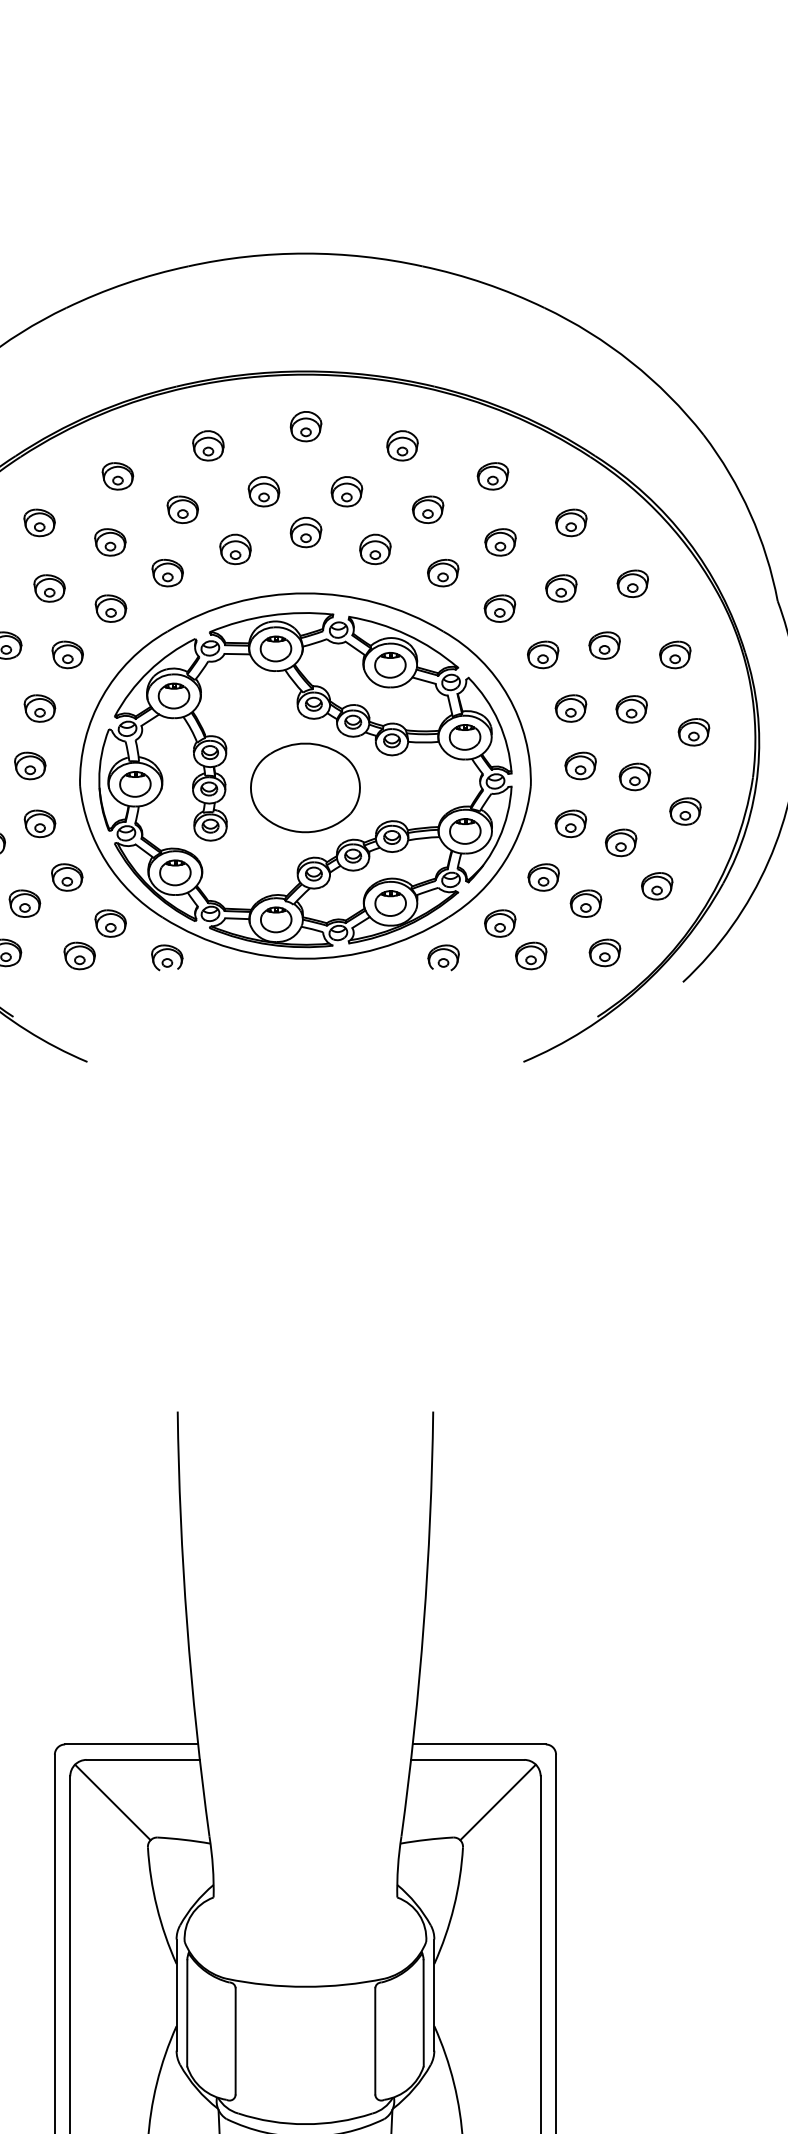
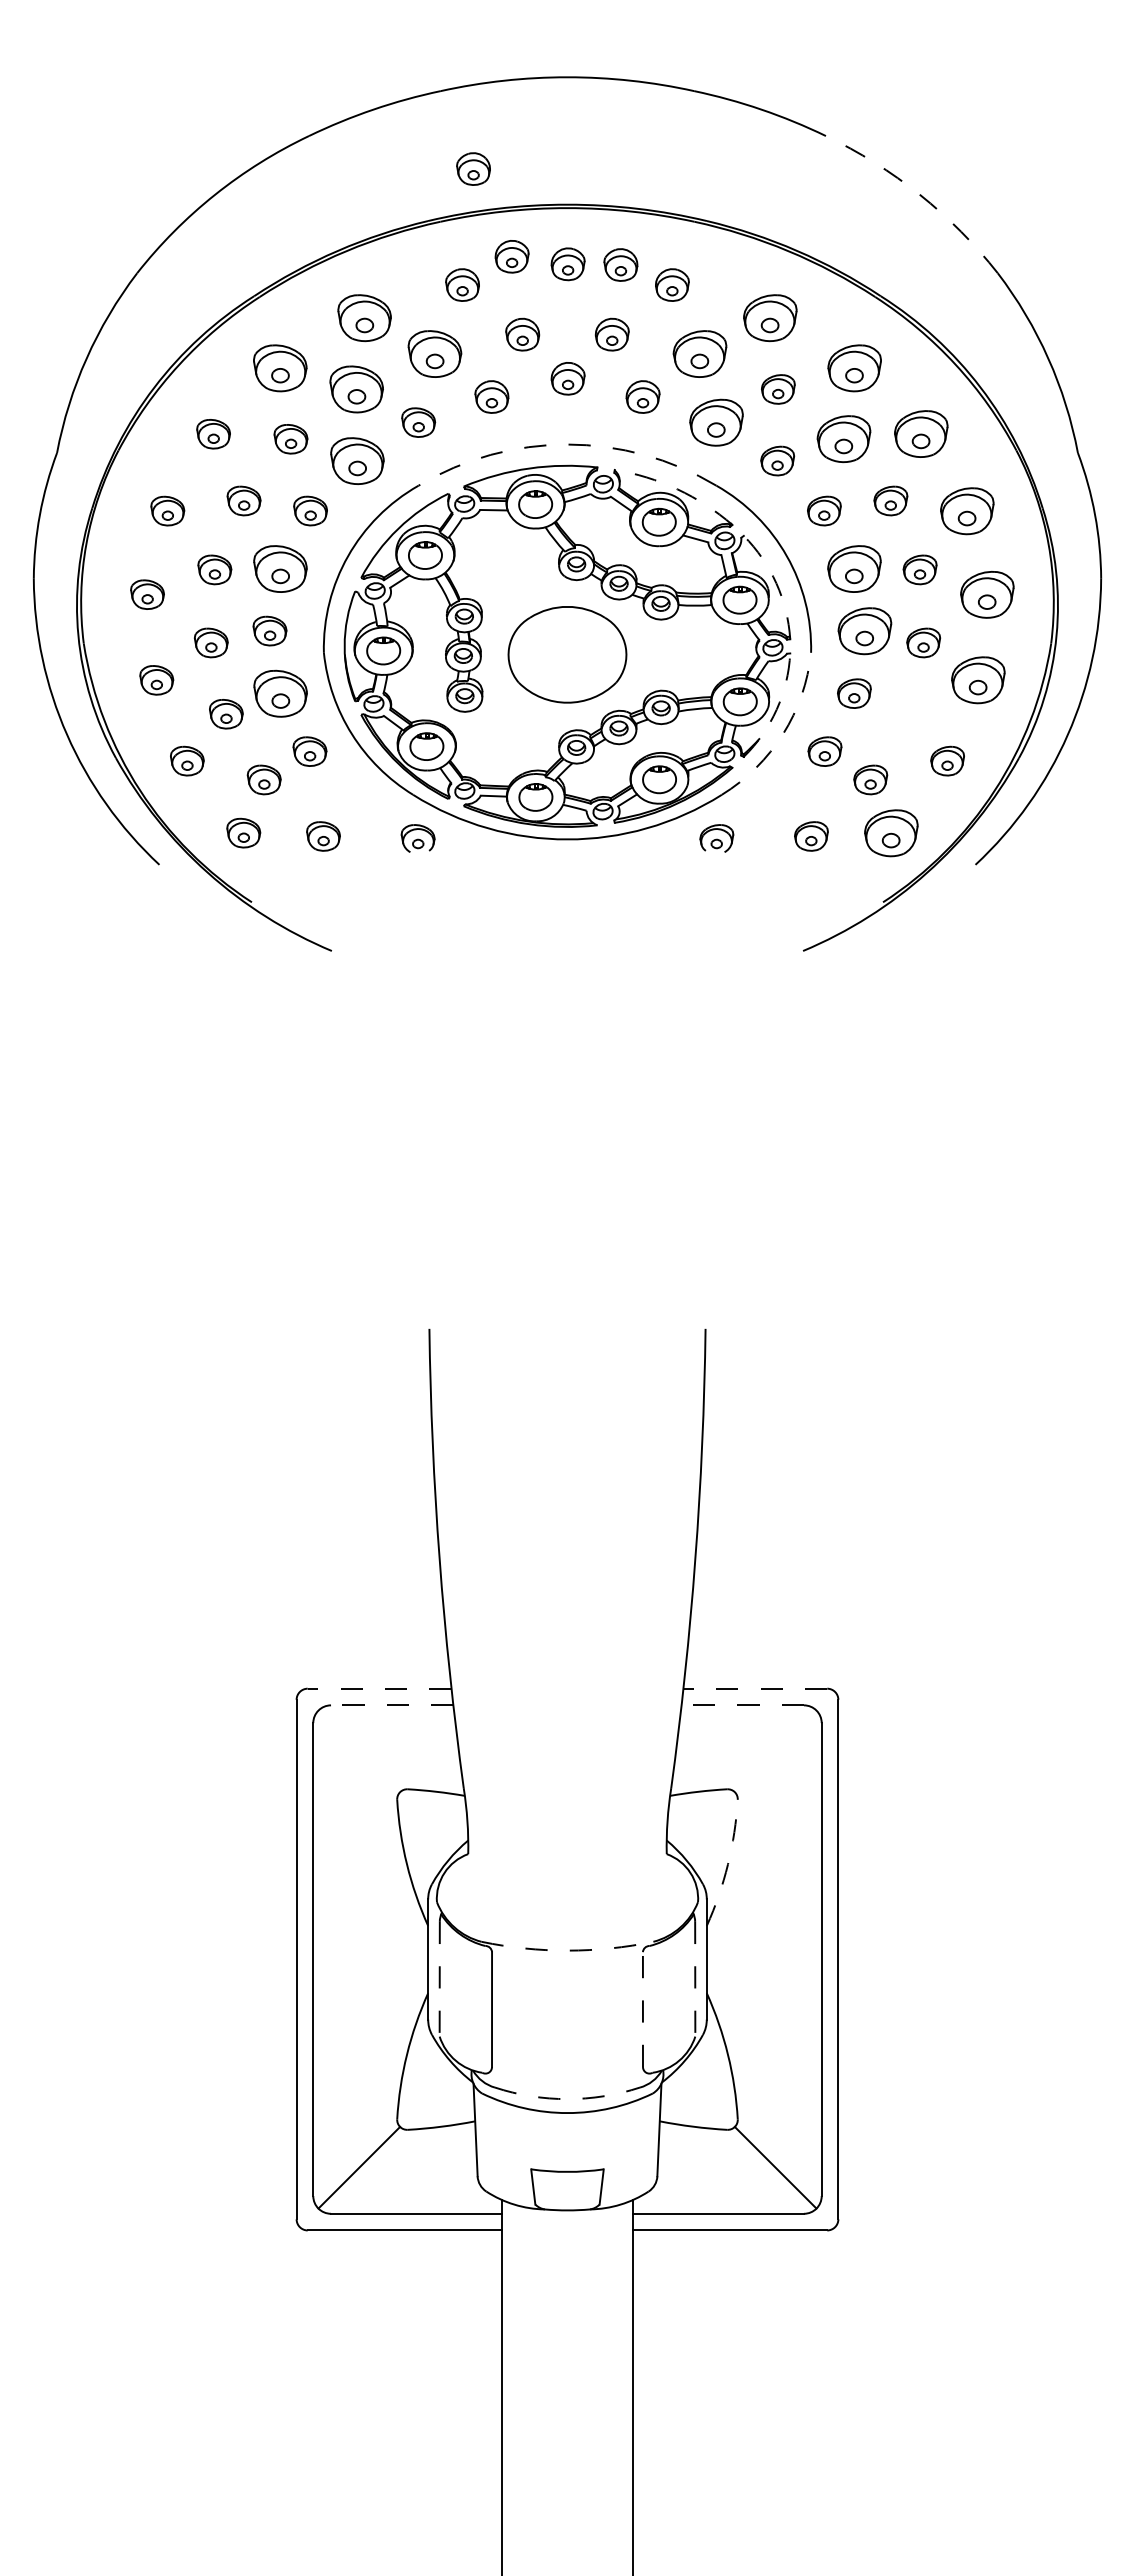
part: (218, 337) -> (473, 168), added
arc: (631, 362) -> (919, 194), solid -> dashed
part: (253, 419) -> (511, 256), added
part: (354, 426) -> (620, 264), added
part: (117, 475) -> (364, 317), size x1.6
part: (492, 475) -> (769, 317), size x1.6
part: (182, 510) -> (434, 354), size x1.6
part: (427, 510) -> (699, 354), size x1.6
part: (39, 523) -> (279, 368), size x1.6
part: (571, 523) -> (854, 368), size x1.6
part: (110, 542) -> (356, 389), size x1.6
part: (442, 572) -> (715, 422), size x1.6
part: (632, 584) -> (921, 434), size x1.6
part: (560, 588) -> (843, 439), size x1.6
arc: (305, 593) -> (567, 444), solid -> dashed
part: (110, 608) -> (356, 460), size x1.6
arc: (407, 634) -> (677, 489), solid -> dashed
part: (674, 654) -> (966, 510), size x1.6
part: (39, 708) -> (280, 568), size x1.6
part: (571, 708) -> (854, 568), size x1.6
arc: (498, 721) -> (776, 583), solid -> dashed
part: (694, 732) -> (987, 594), size x1.6
part: (580, 765) -> (864, 630), size x1.6
part: (684, 811) -> (977, 680), size x1.6
part: (39, 823) -> (280, 693), size x1.6
arc: (498, 838) -> (776, 709), solid -> dashed
part: (620, 843) -> (908, 714), removed
arc: (505, 861) -> (783, 734), solid -> dashed
part: (110, 923) -> (356, 801), removed
part: (499, 923) -> (777, 801), removed
part: (604, 952) -> (890, 832), size x1.6
line: (131, 1744) -> (379, 1688), solid -> dashed
line: (479, 1744) -> (755, 1688), solid -> dashed
line: (142, 1760) -> (391, 1705), solid -> dashed
line: (467, 1760) -> (742, 1705), solid -> dashed
line: (113, 1802) -> (359, 1751), removed
line: (497, 1802) -> (775, 1751), removed
arc: (454, 1907) -> (728, 1864), solid -> dashed
arc: (305, 1986) -> (567, 1950), solid -> dashed
line: (187, 2013) -> (439, 1979), solid -> dashed
line: (423, 2013) -> (695, 1979), solid -> dashed
line: (374, 2041) -> (642, 2009), solid -> dashed
arc: (305, 2124) -> (567, 2099), solid -> dashed

